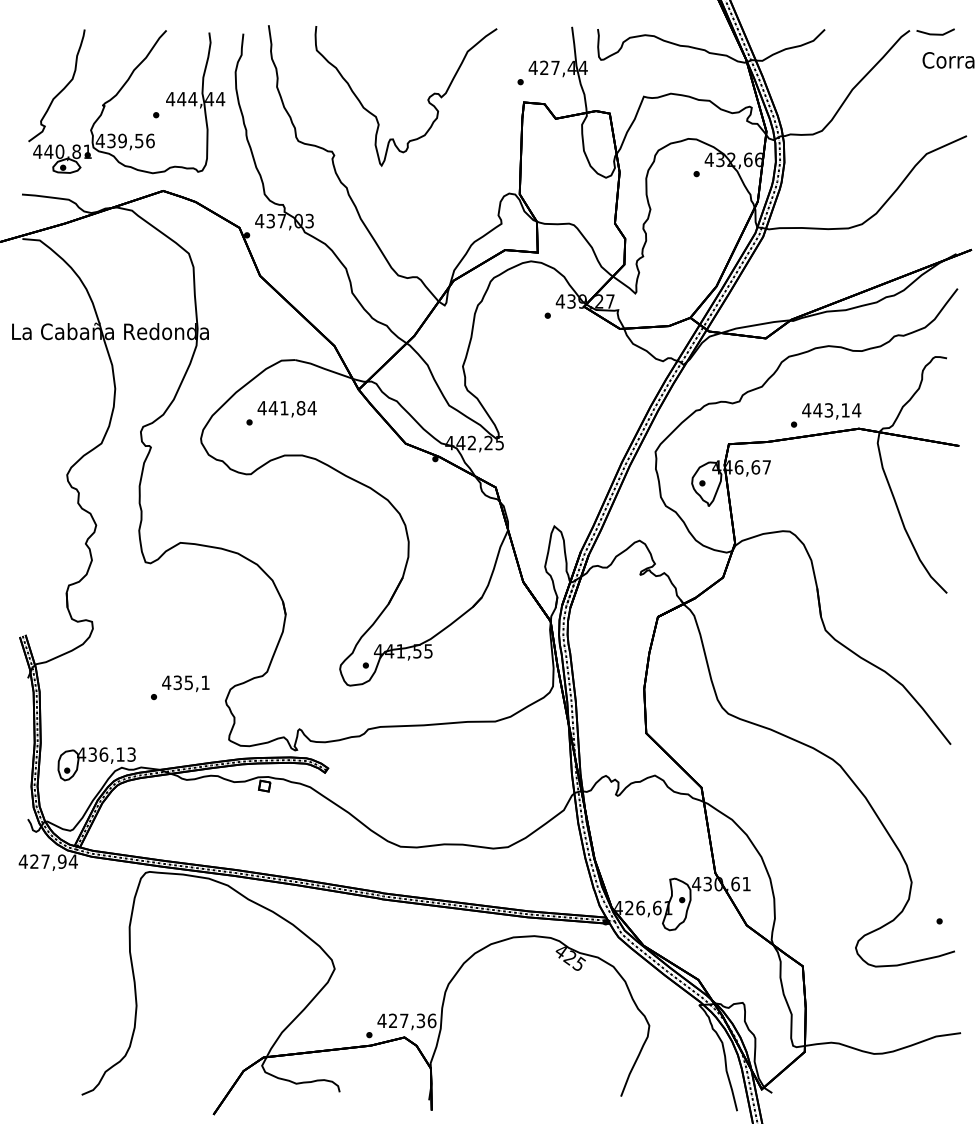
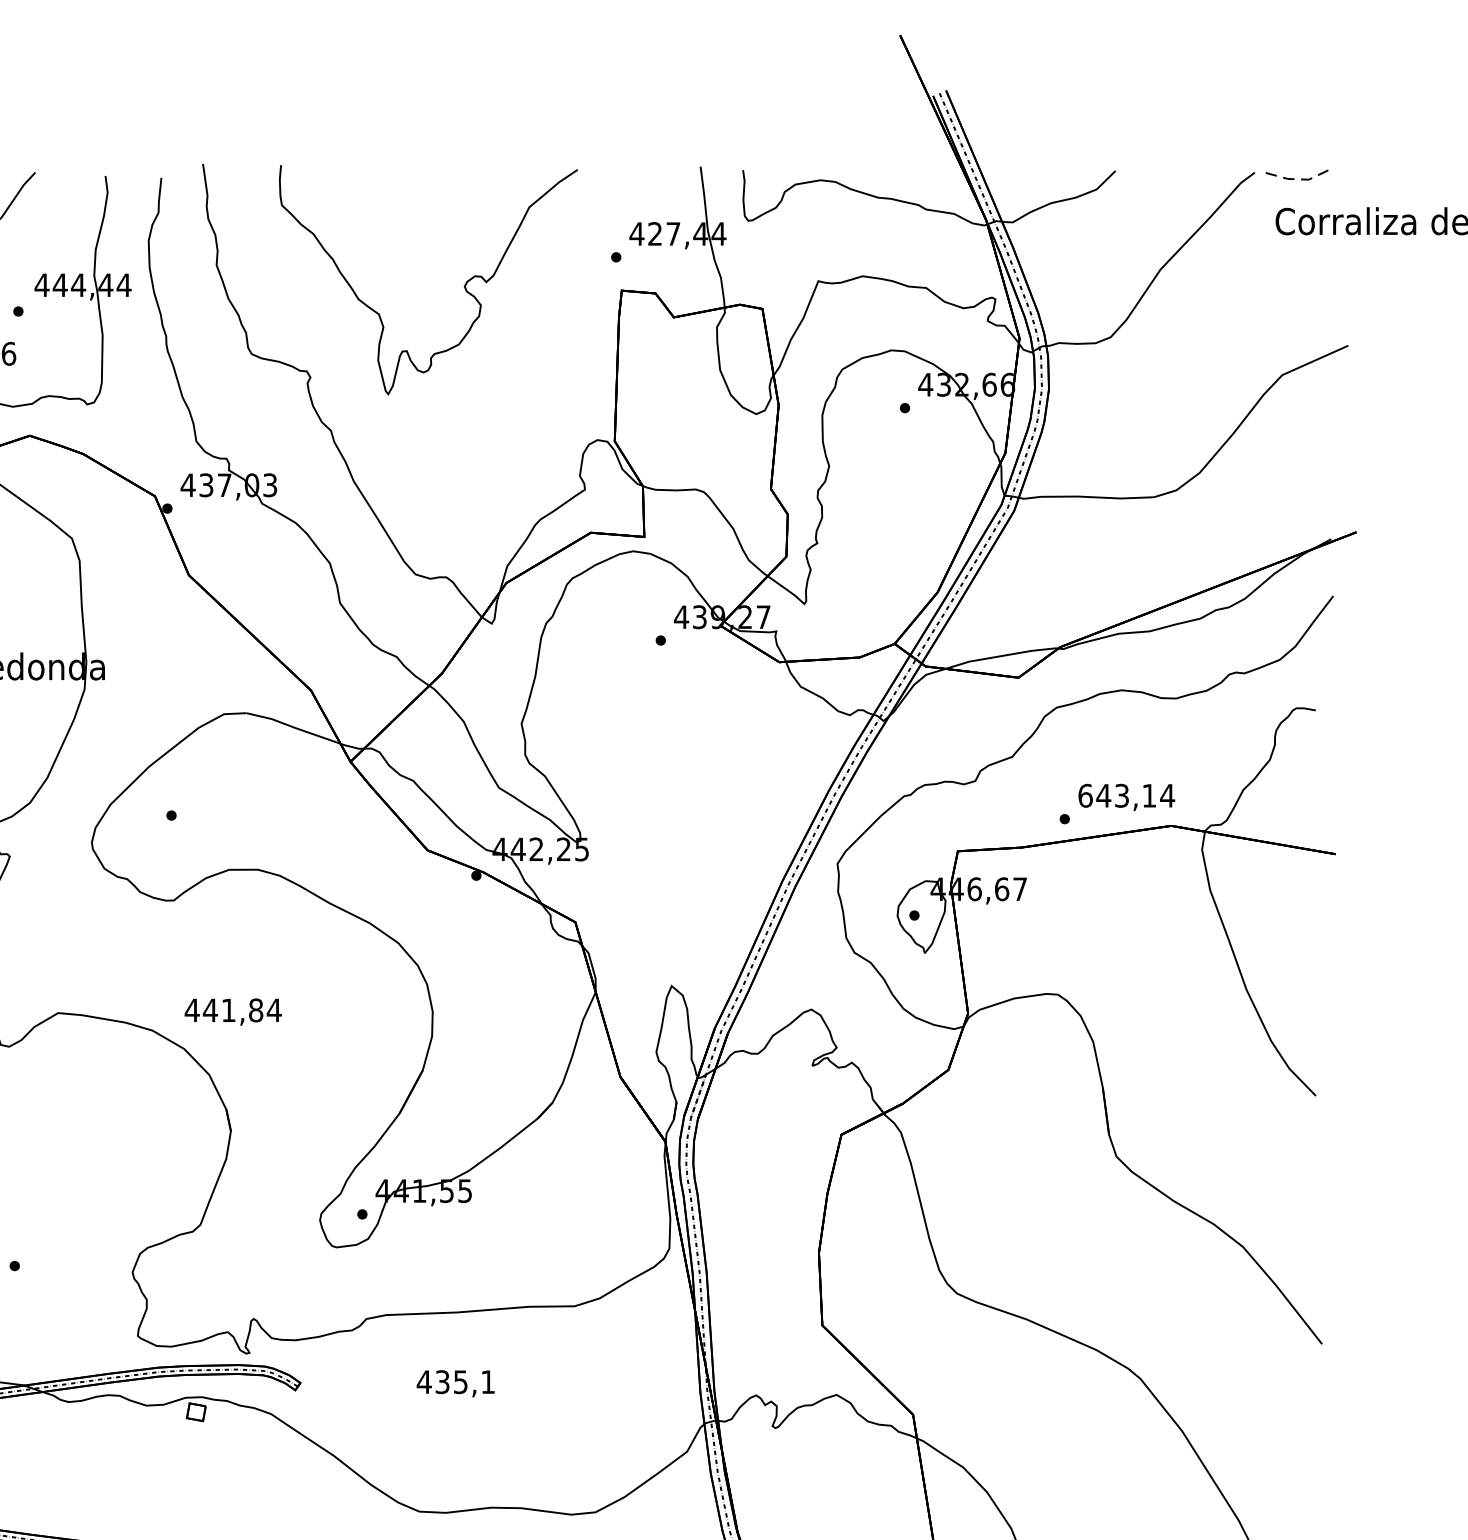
line: (936, 34) -> (1298, 179), solid -> dashed
text: (286, 409) -> (232, 1012), moved
text: (806, 410) -> (1085, 795), 443,14 -> 643,14
text: (185, 683) -> (455, 1383), moved

